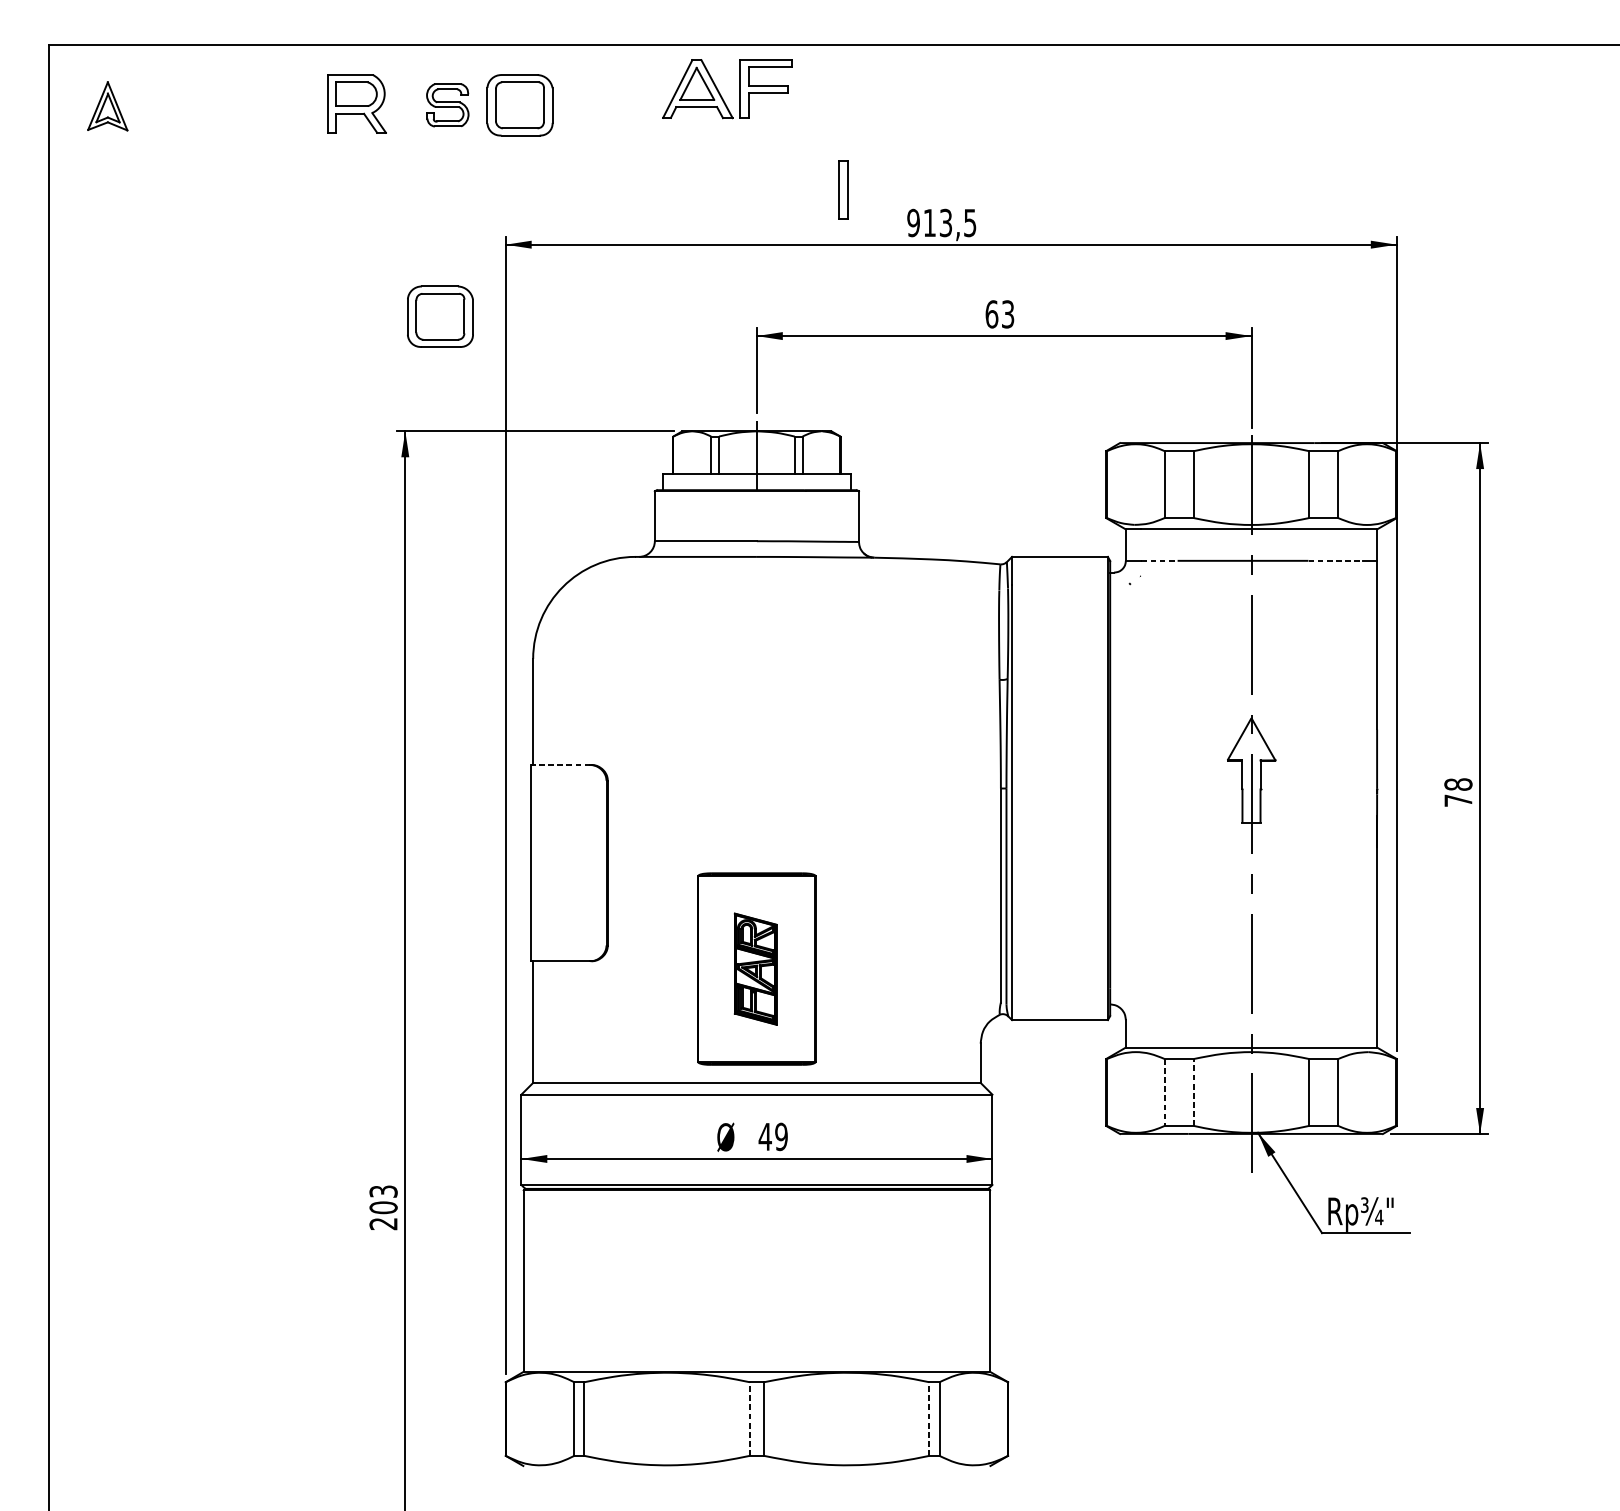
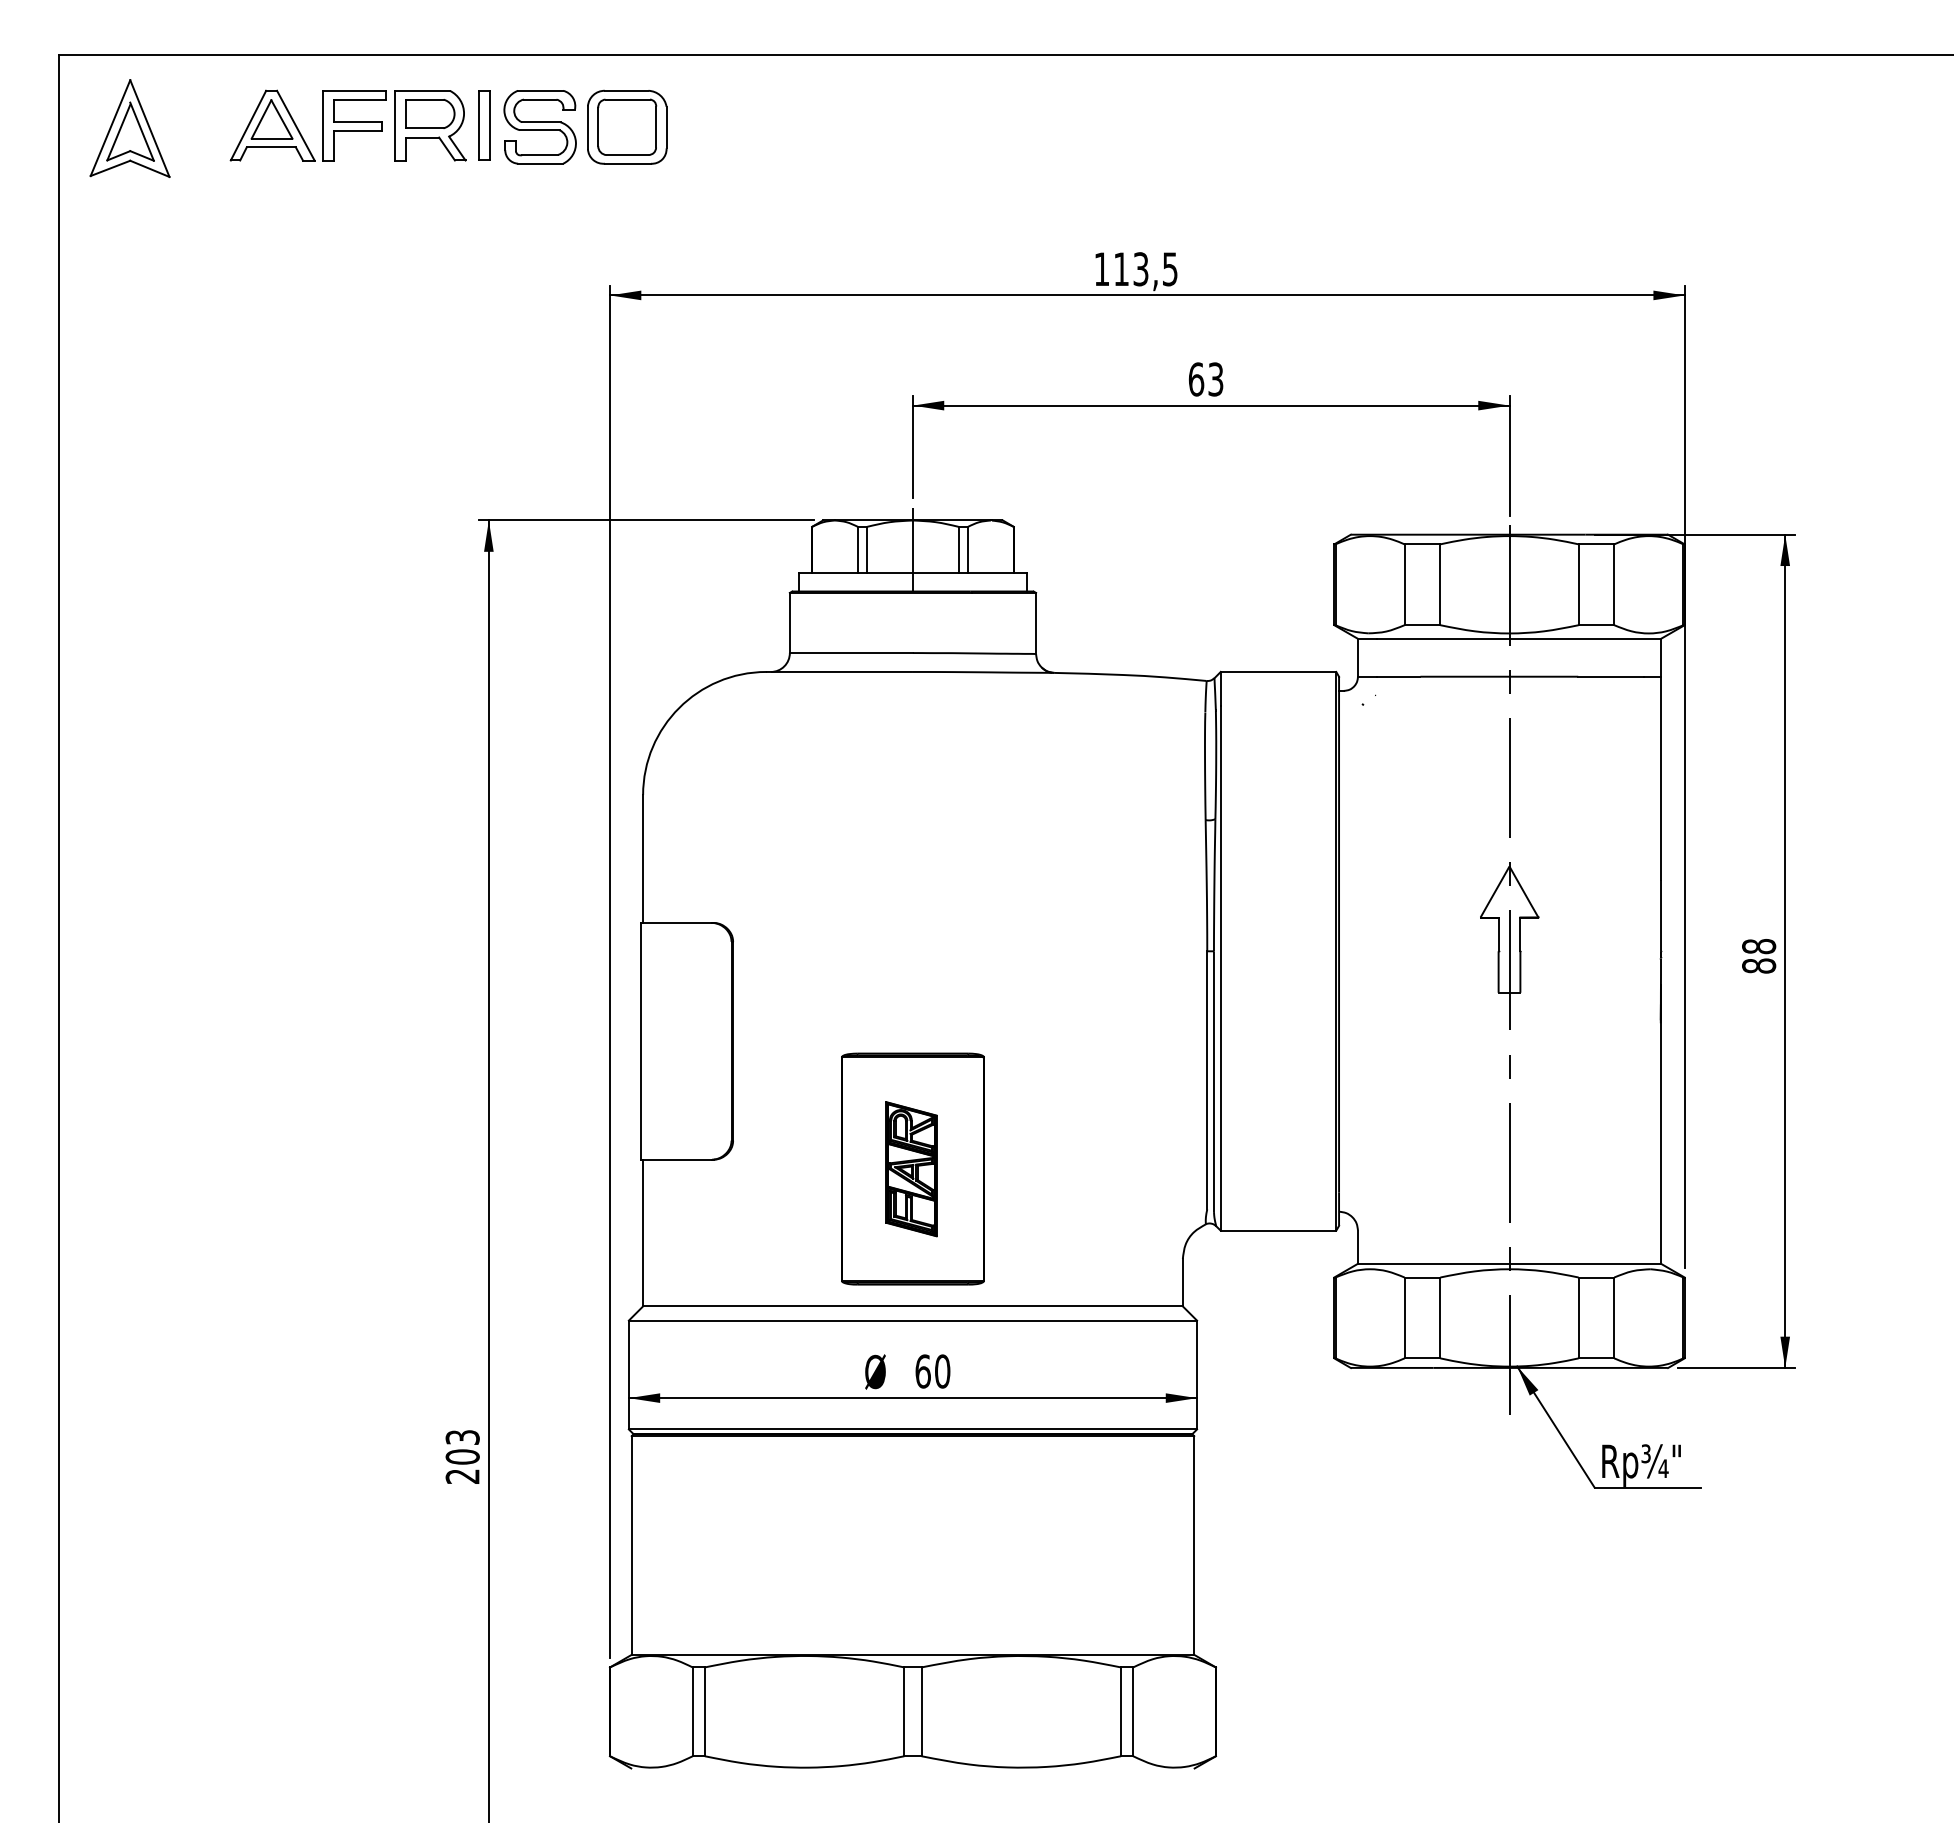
part: (720, 93) -> (299, 130), moved
part: (447, 105) -> (539, 127), size x1.43
part: (107, 106) -> (129, 128), size x1.67
part: (843, 190) -> (484, 125), moved
text: (913, 223) -> (1101, 269), 913,5 -> 113,5
part: (440, 316) -> (531, 381), removed
line: (1159, 560) -> (1398, 676), dashed -> solid
line: (1336, 560) -> (1611, 676), dashed -> solid
line: (560, 764) -> (676, 922), dashed -> solid
text: (1458, 800) -> (1759, 965), 78 -> 88
line: (1164, 1092) -> (1404, 1318), dashed -> solid
line: (1194, 1092) -> (1440, 1317), dashed -> solid
text: (773, 1136) -> (932, 1371), 49 -> 60
line: (749, 1418) -> (904, 1711), dashed -> solid
line: (929, 1418) -> (1121, 1711), dashed -> solid

